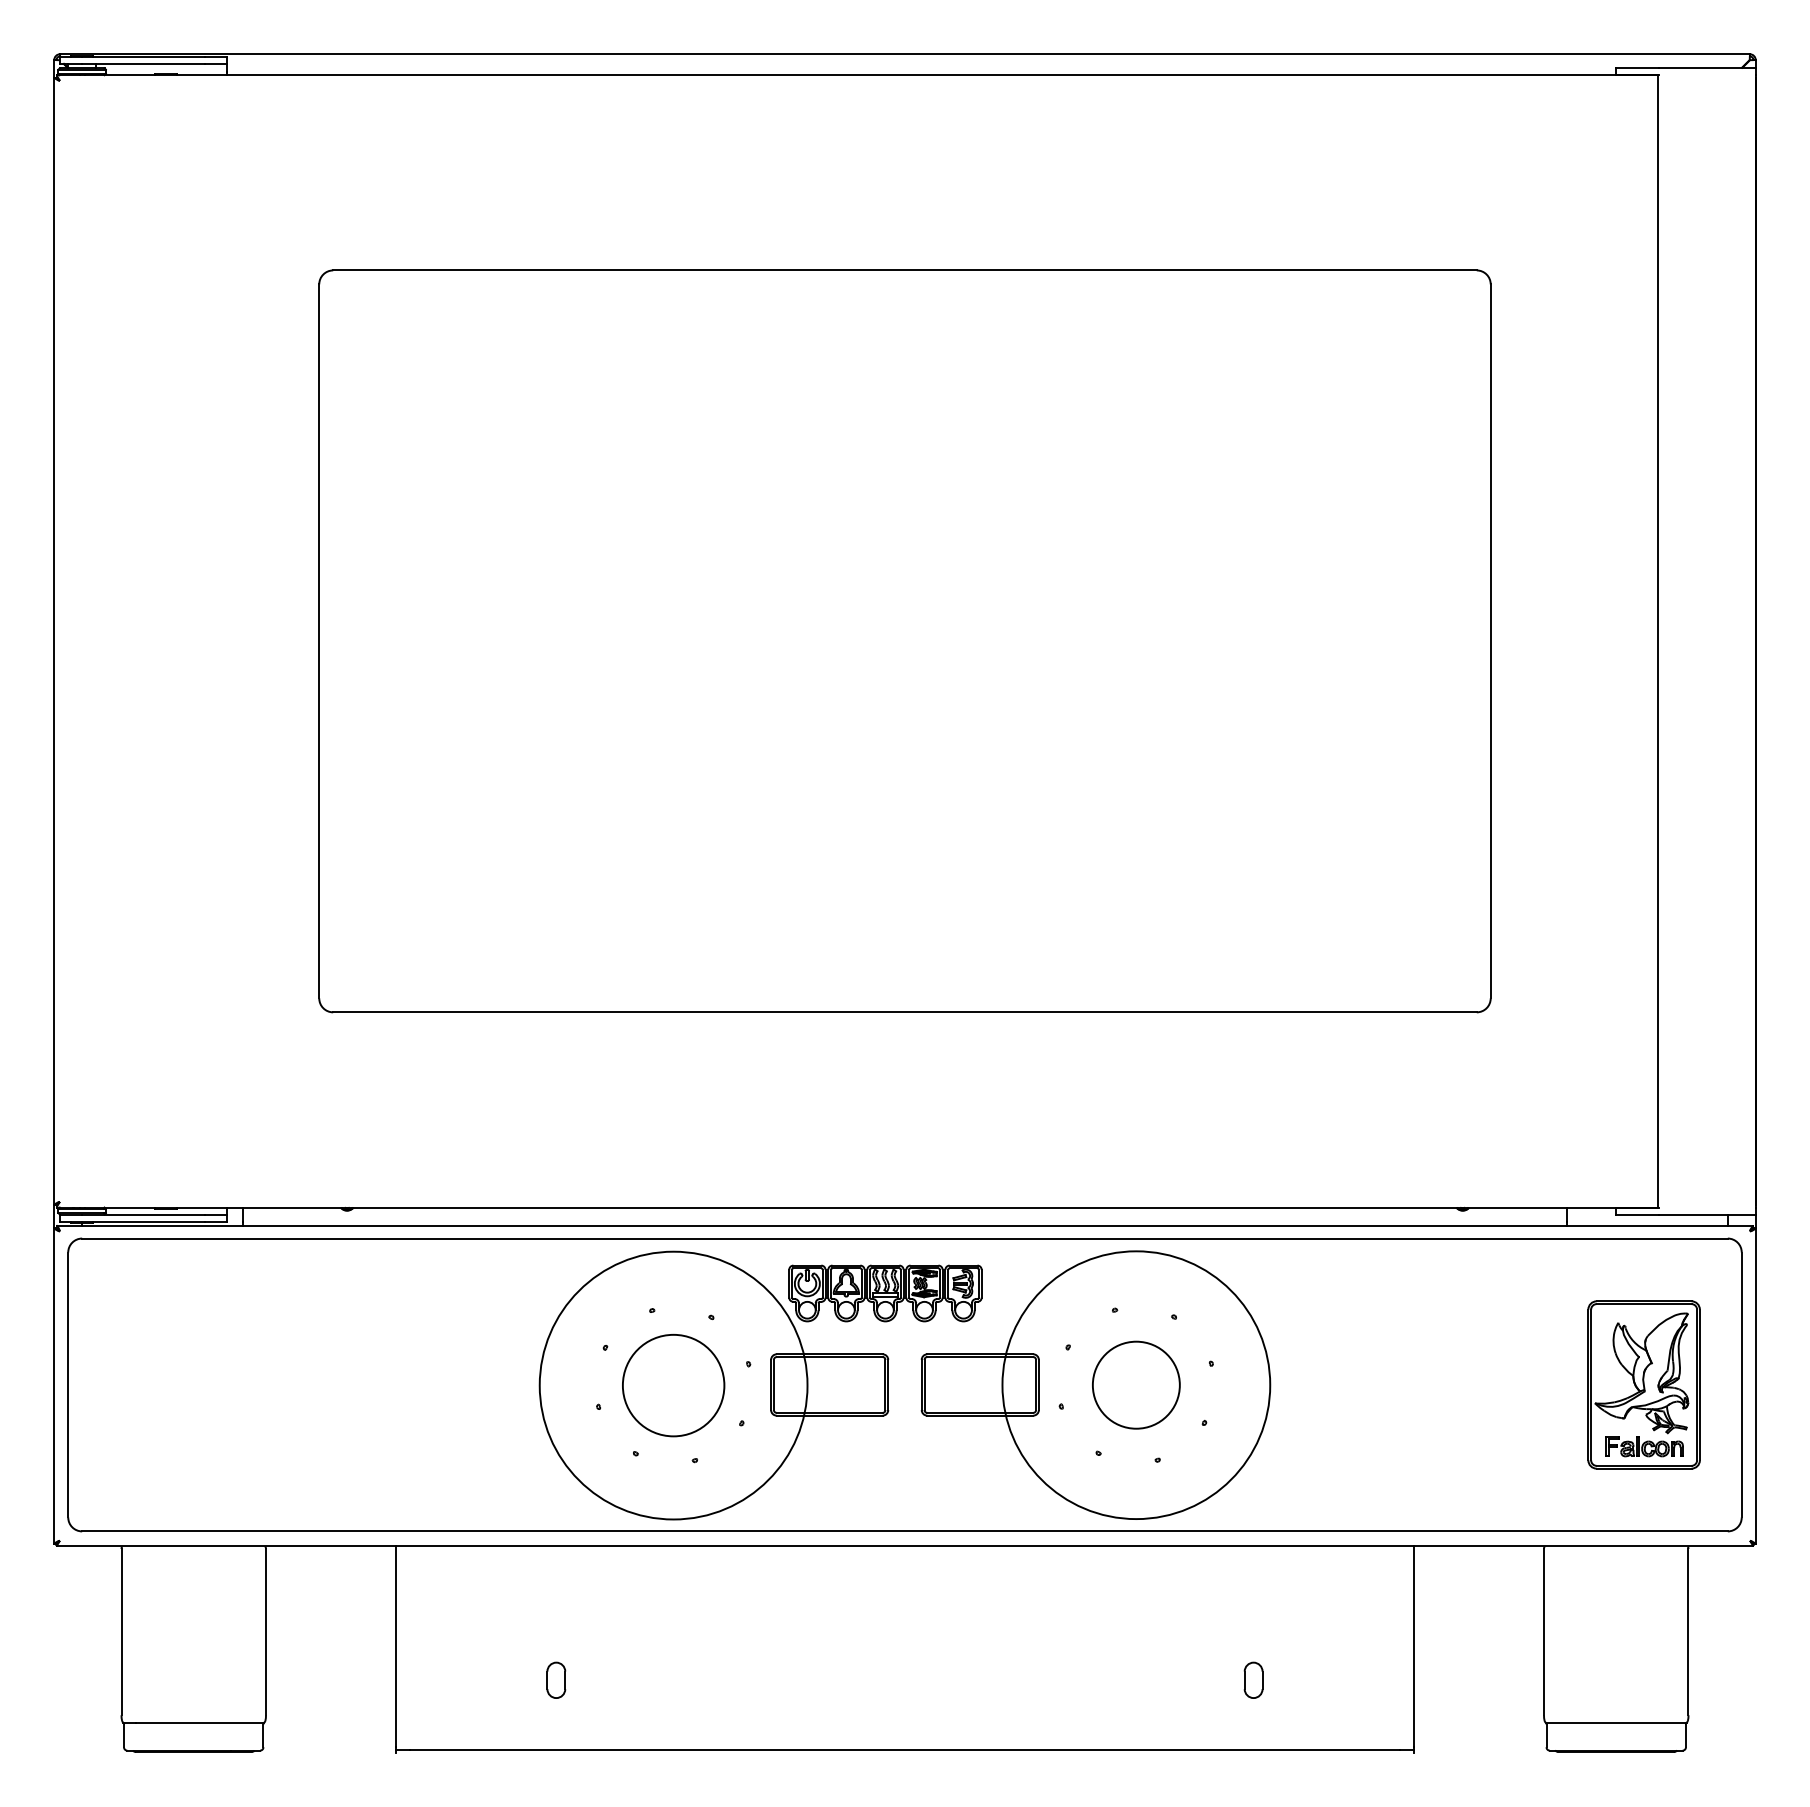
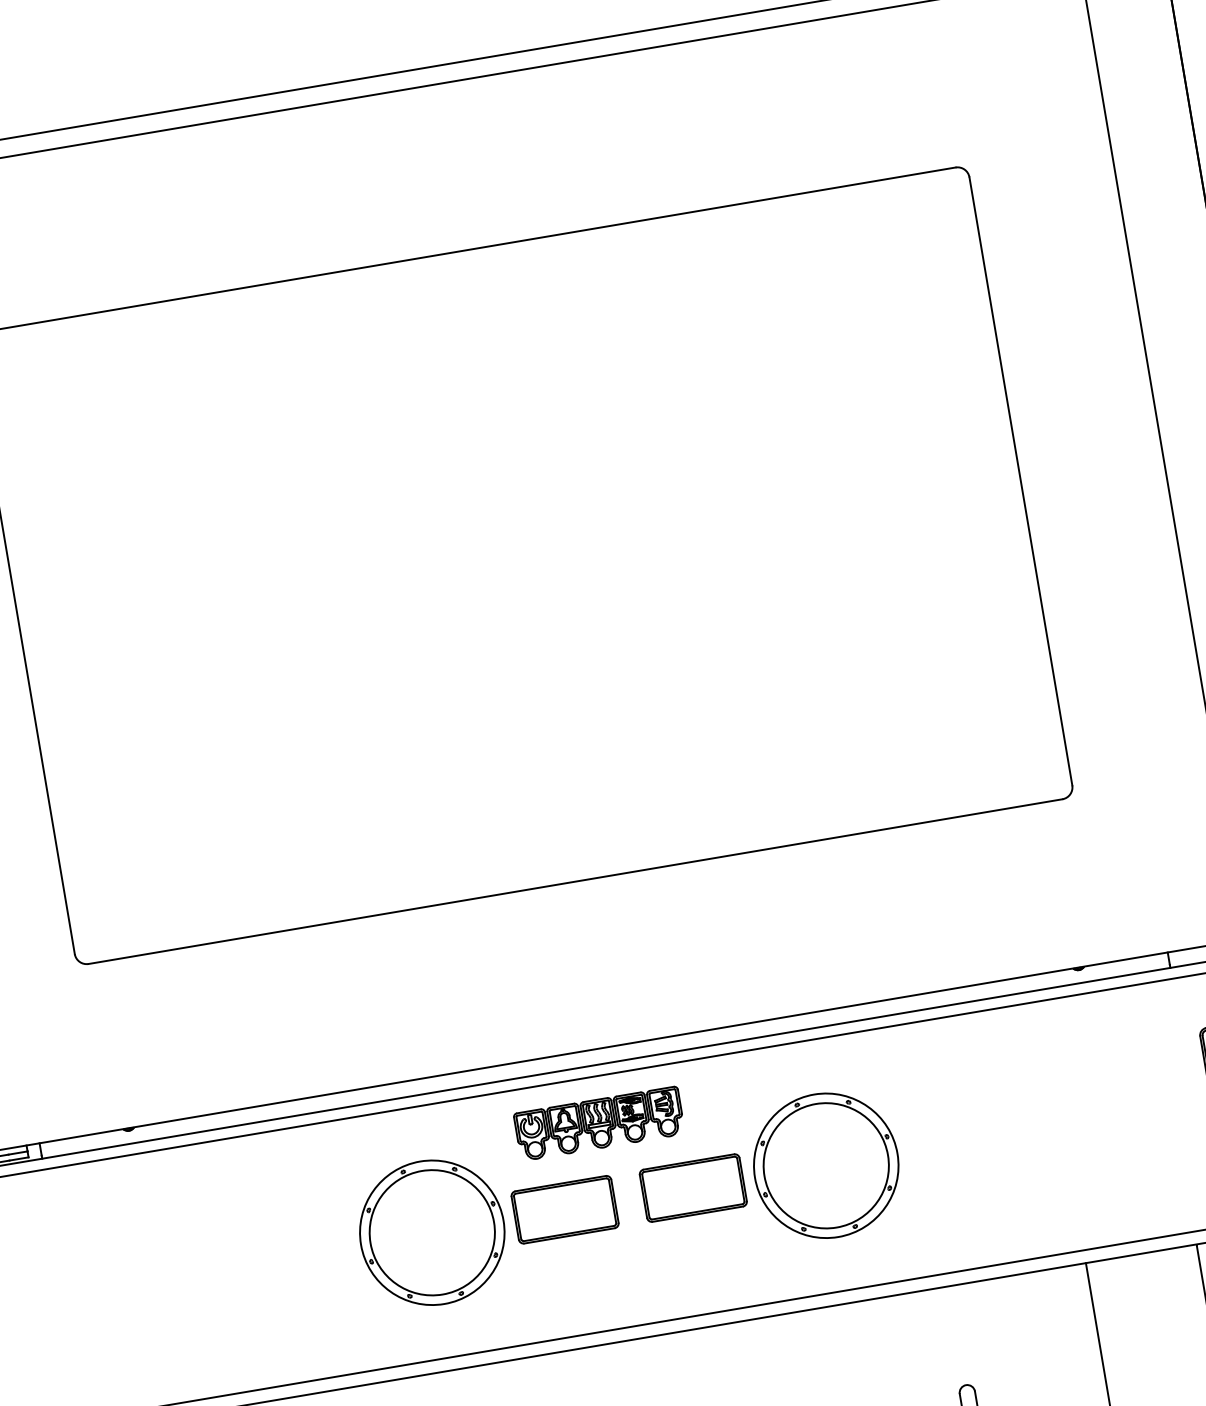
circle: (1135, 1384) -> (825, 1165), size x1.67
circle: (1136, 1384) -> (826, 1165), size x0.62
circle: (673, 1385) -> (432, 1232), size x0.62
circle: (673, 1385) -> (432, 1232), size x1.43

